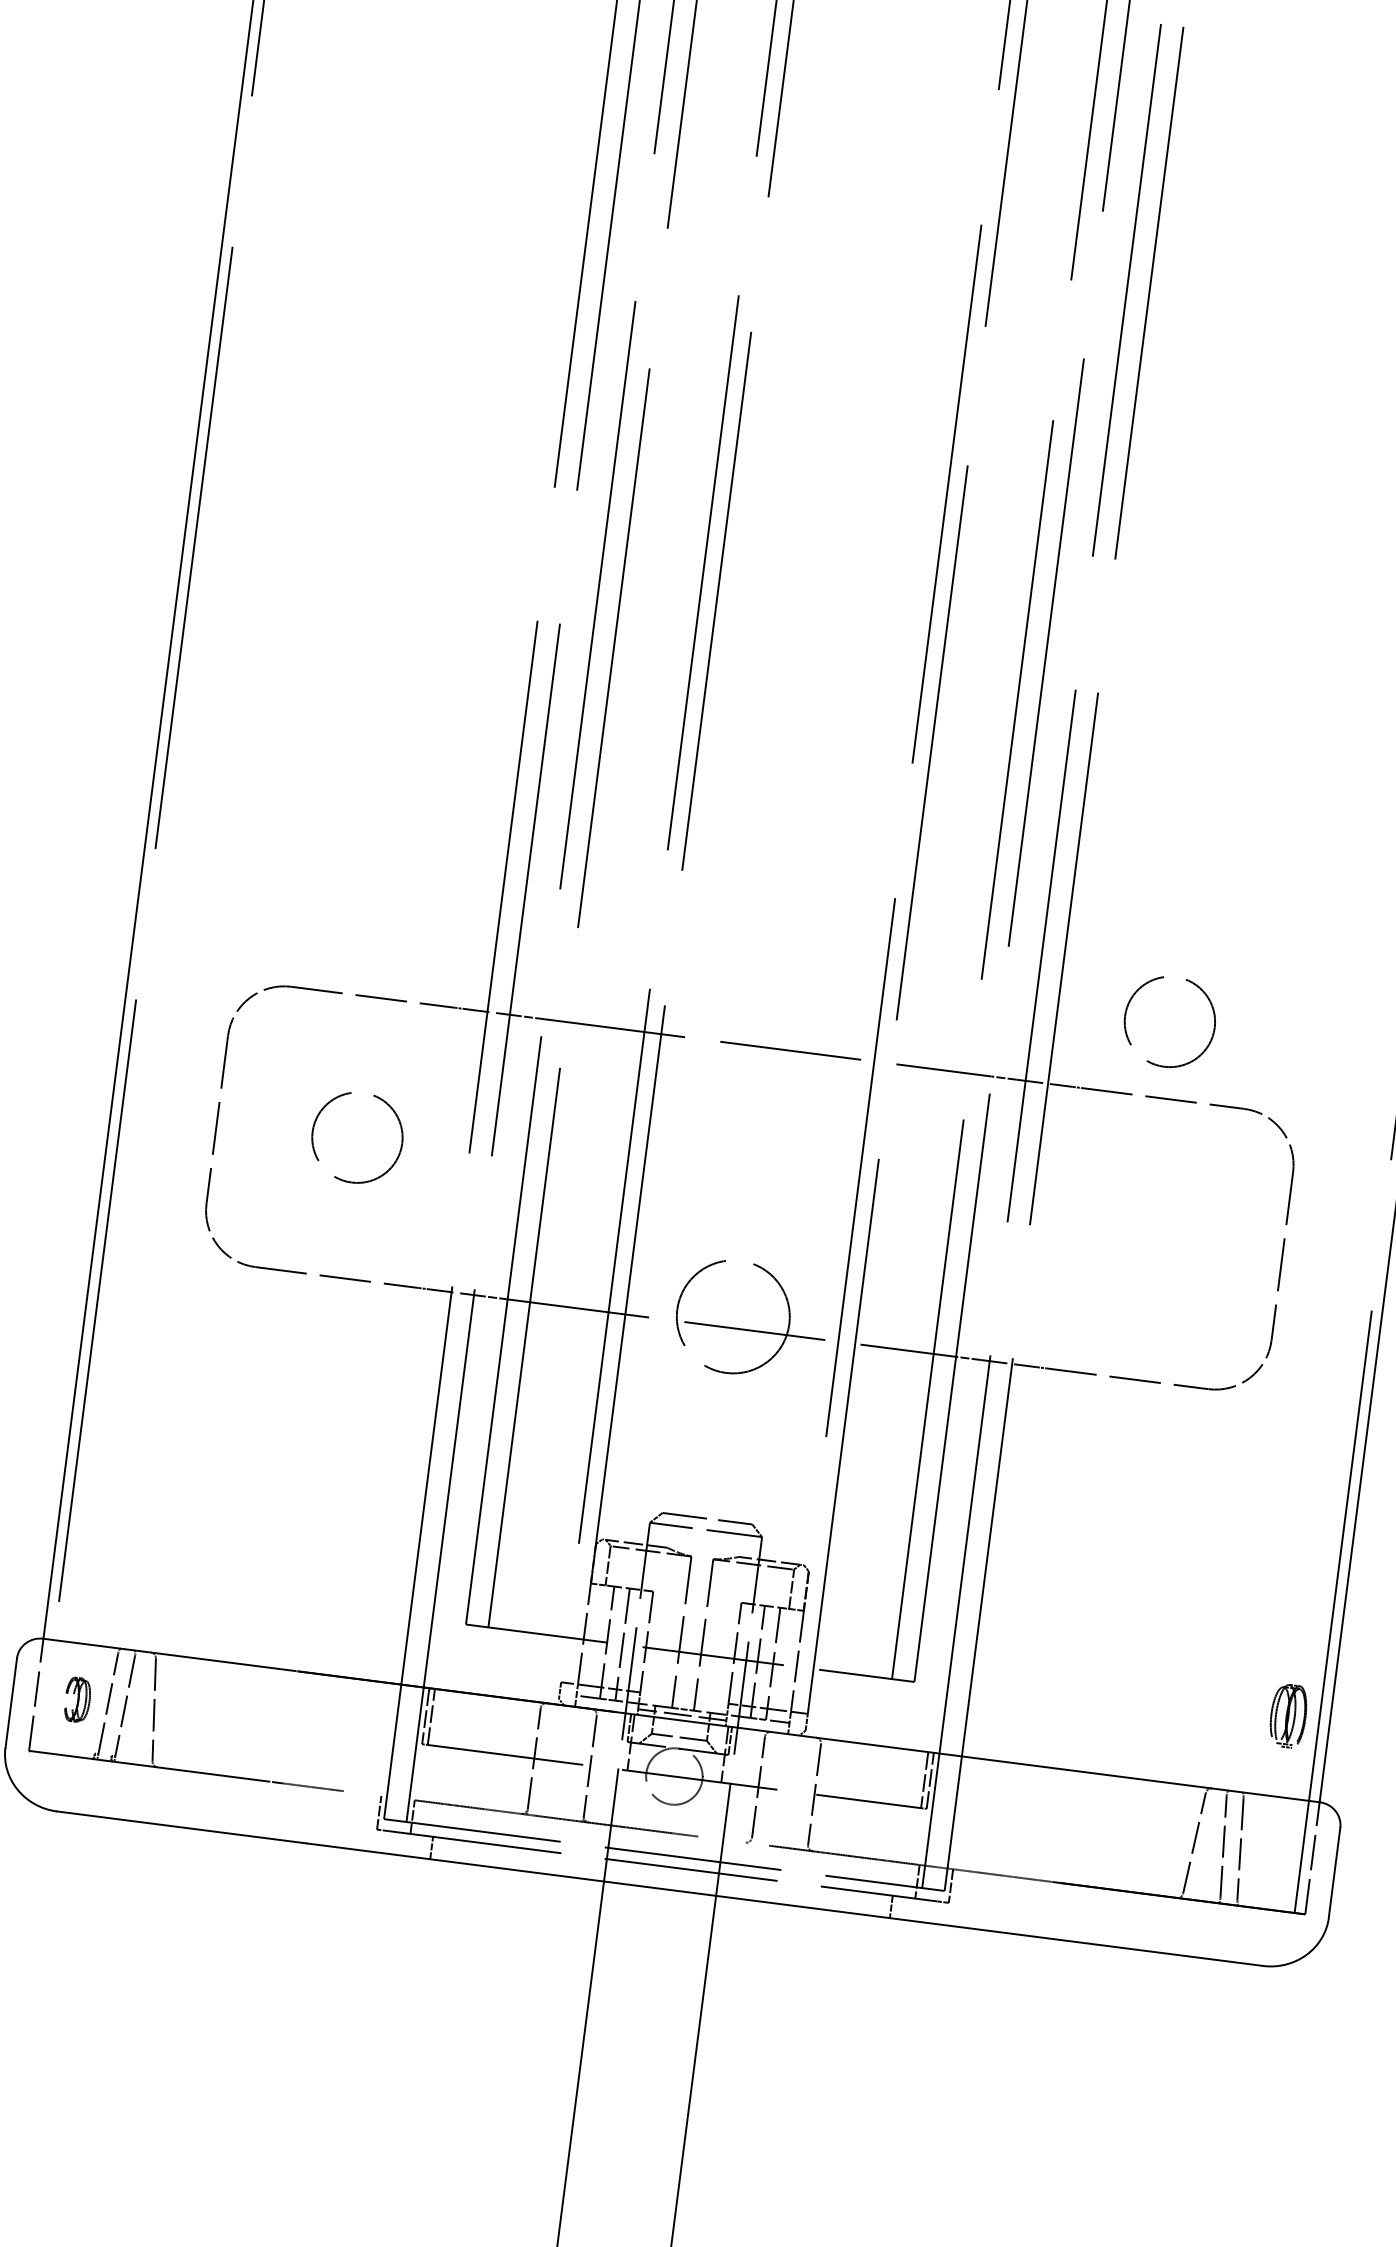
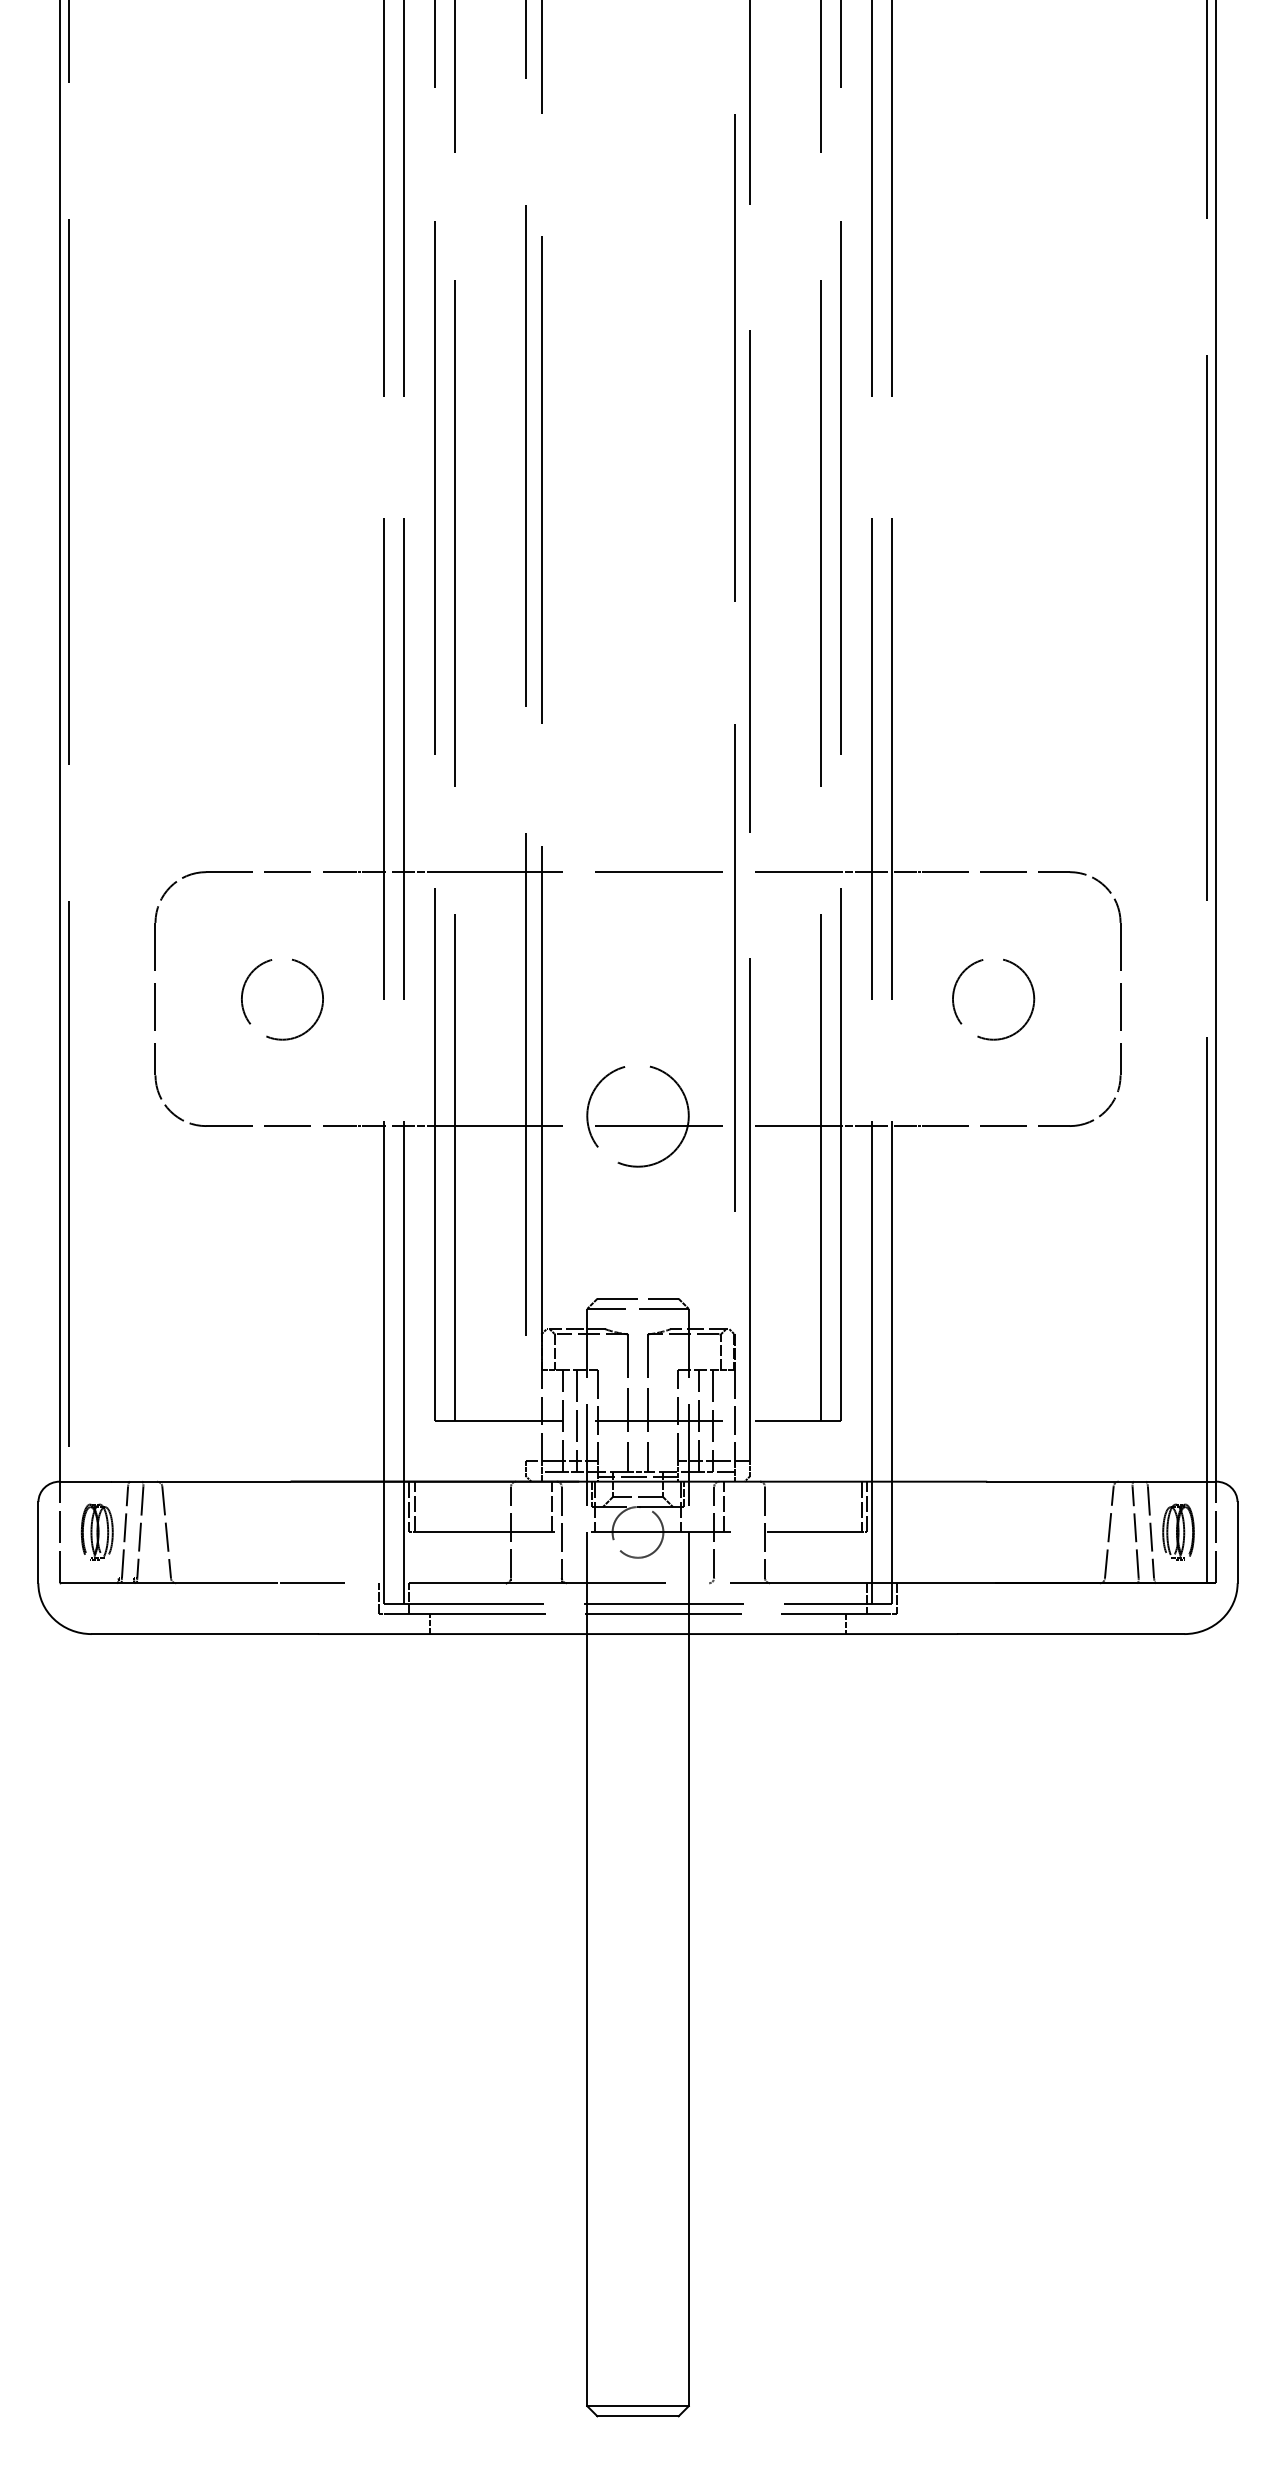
circle: (1169, 1022) -> (993, 999), moved
part: (76, 1698) -> (96, 1531), size x1.43
part: (1288, 1715) -> (1178, 1531), moved
line: (582, 1735) -> (551, 1506), added
line: (773, 1760) -> (724, 1506), added

